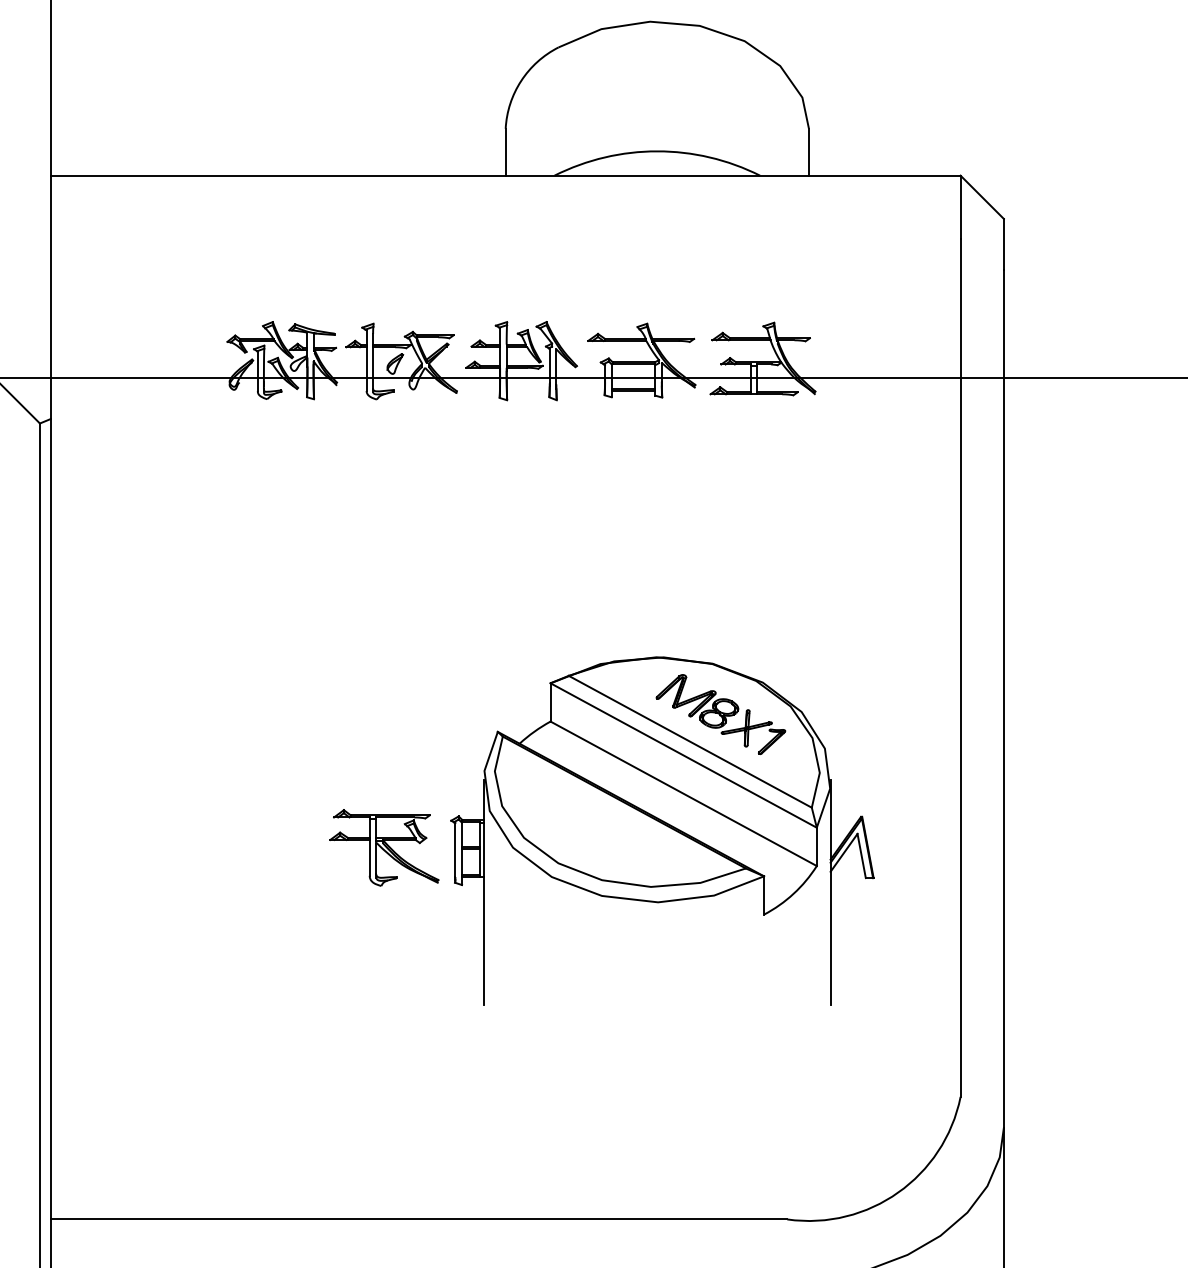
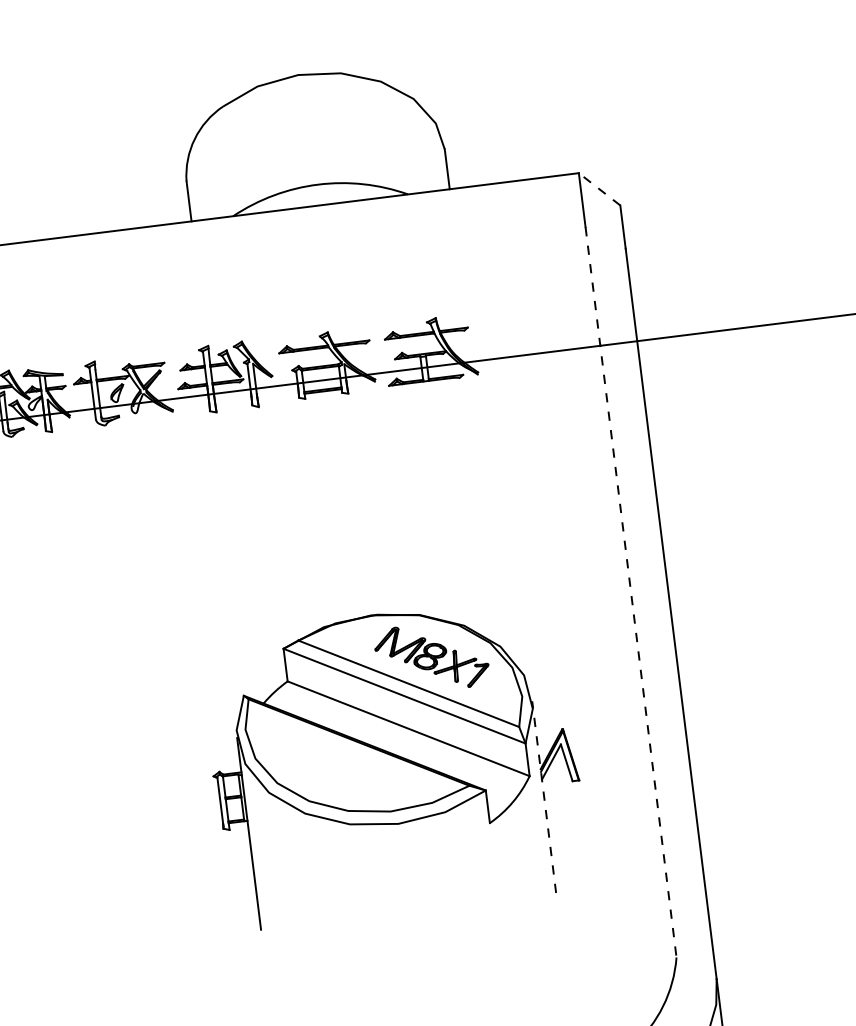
line: (982, 197) -> (599, 189), solid -> dashed
line: (960, 668) -> (631, 592), solid -> dashed
part: (384, 847) -> (159, 806), removed
line: (830, 892) -> (544, 797), solid -> dashed

